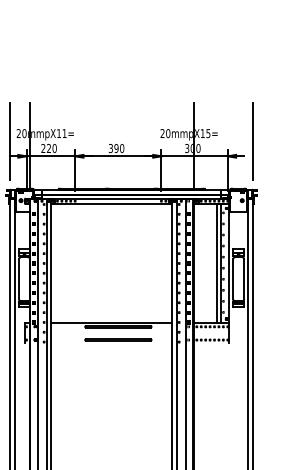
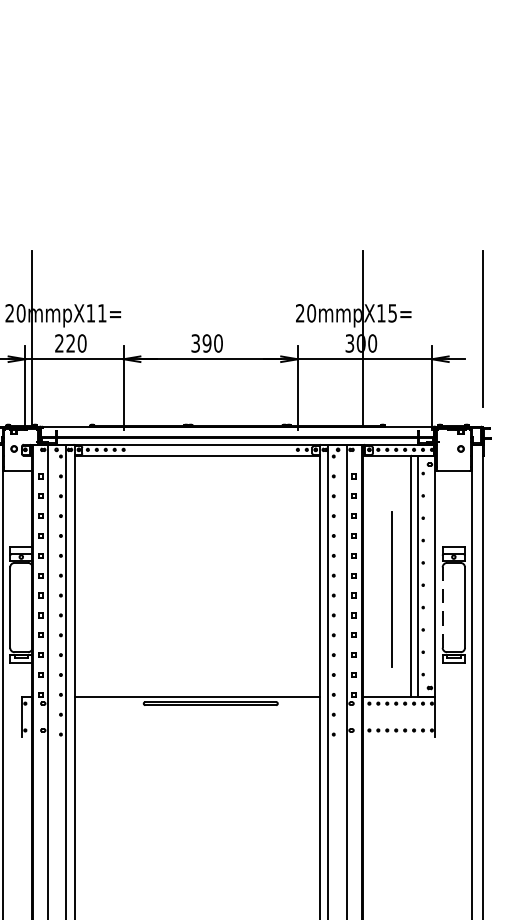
line: (207, 270) -> (390, 589), added
line: (233, 279) -> (443, 608), solid -> dashed
line: (118, 339) -> (211, 729), removed

